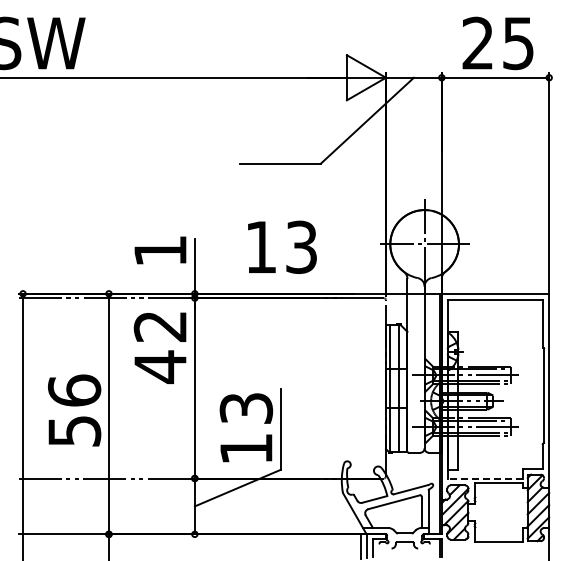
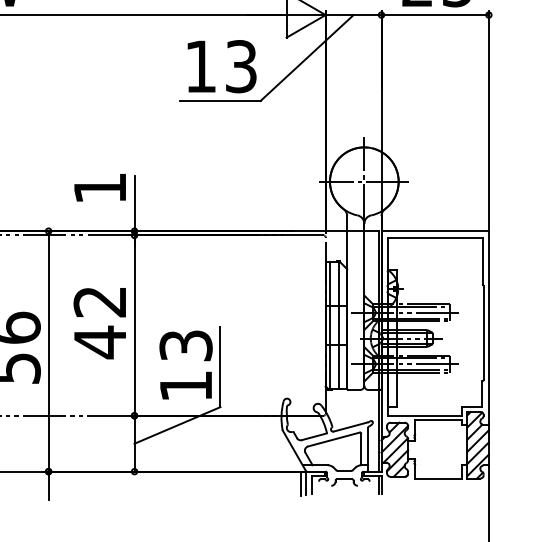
text: (282, 246) -> (222, 65), moved
text: (159, 347) -> (99, 322), moved
line: (484, 478) -> (424, 415), dashed -> solid

